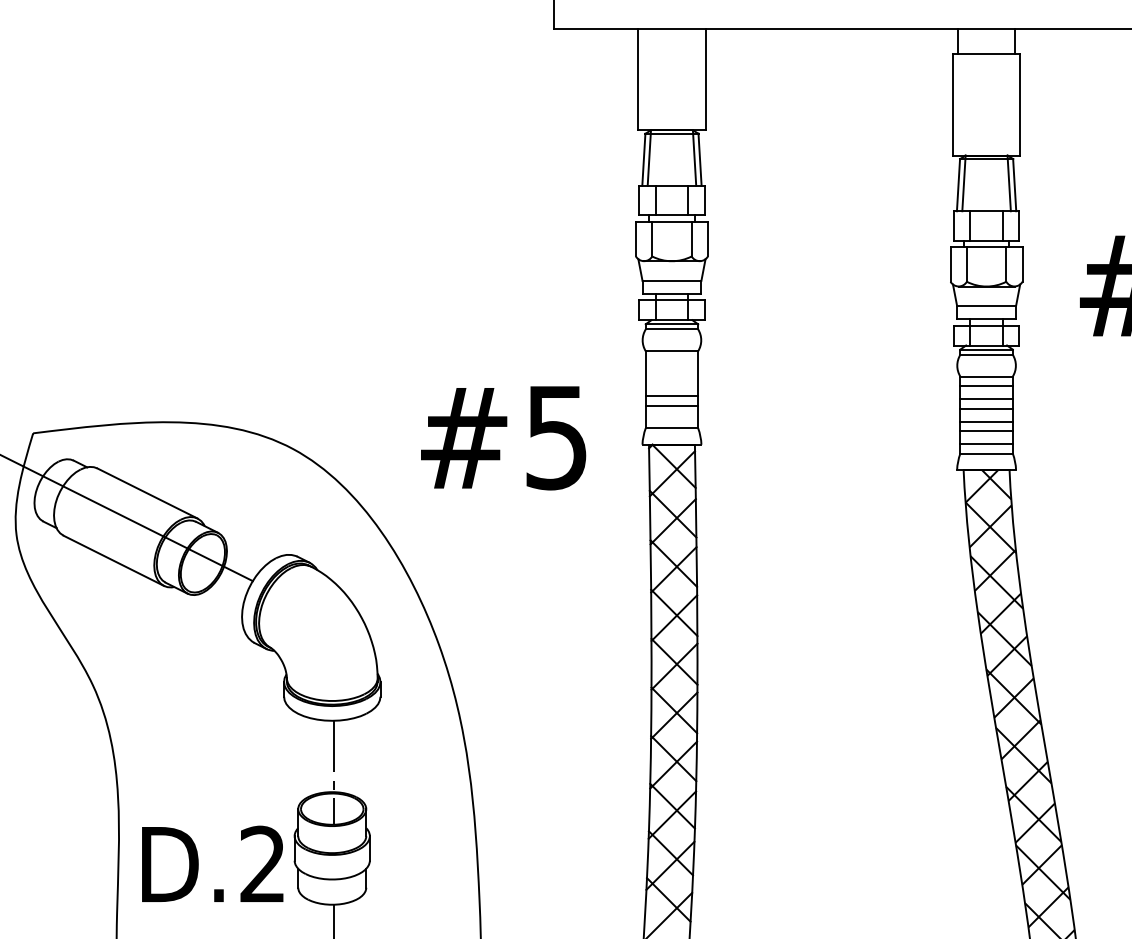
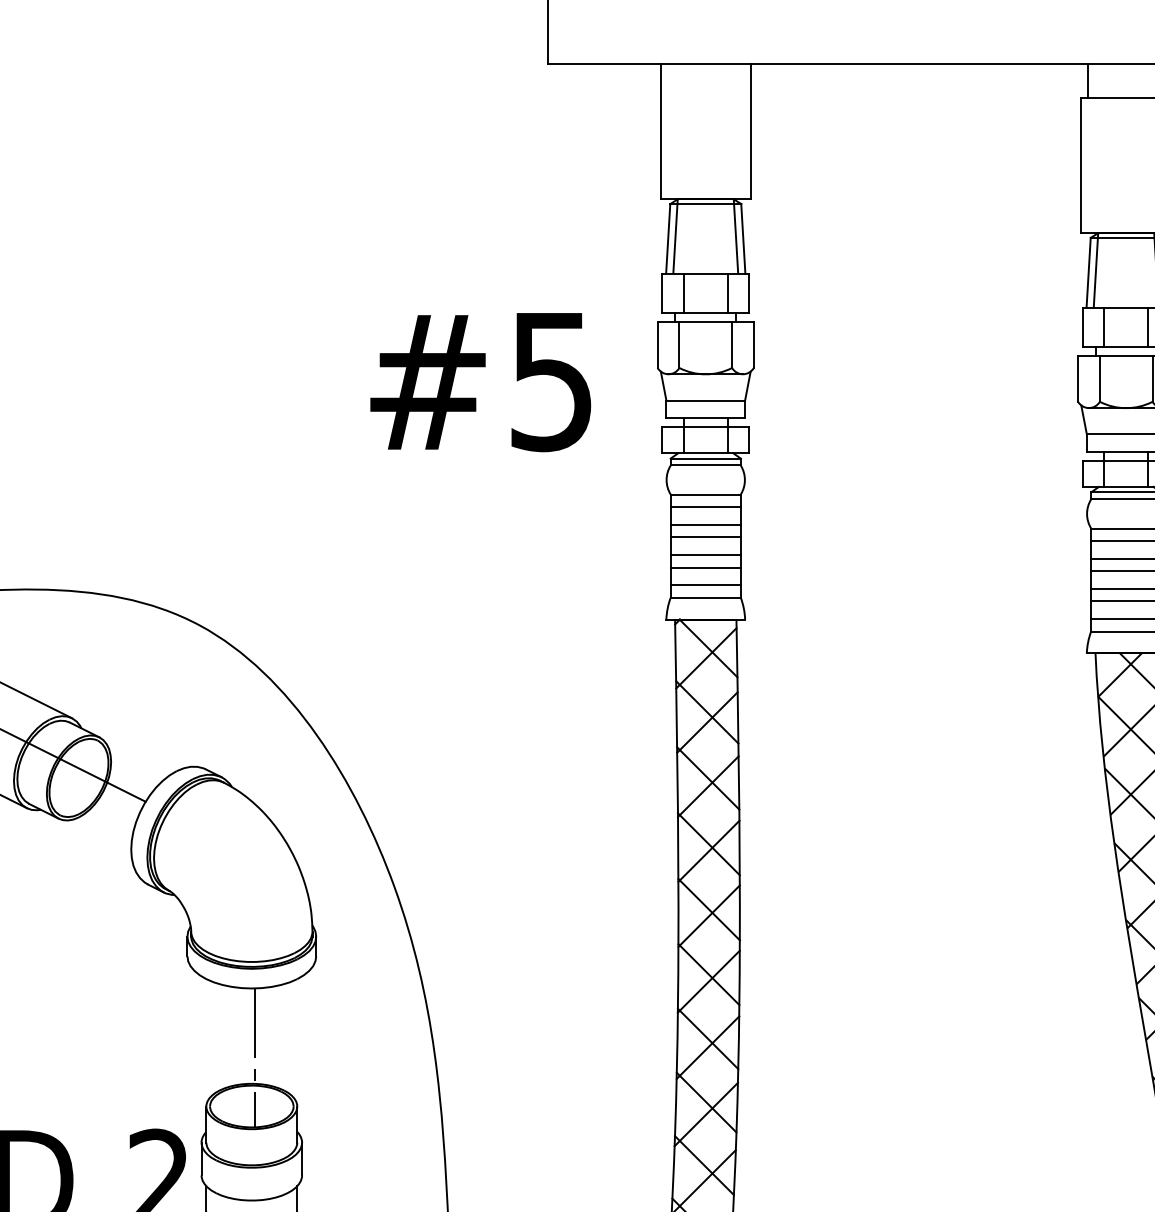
line: (671, 360) -> (705, 506), added
line: (671, 373) -> (705, 524), added
line: (671, 383) -> (705, 537), added
line: (671, 418) -> (705, 584), added
text: (503, 438) -> (480, 382), moved

